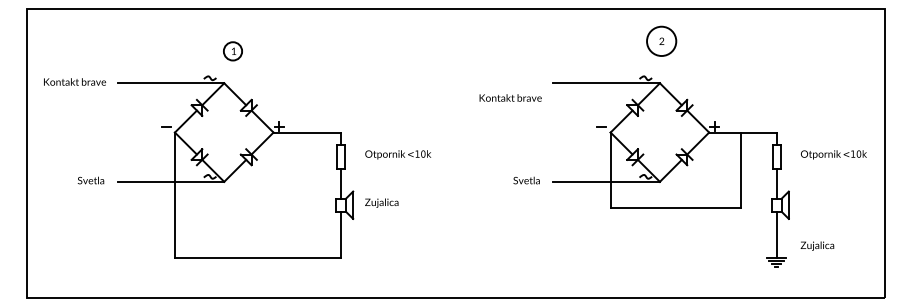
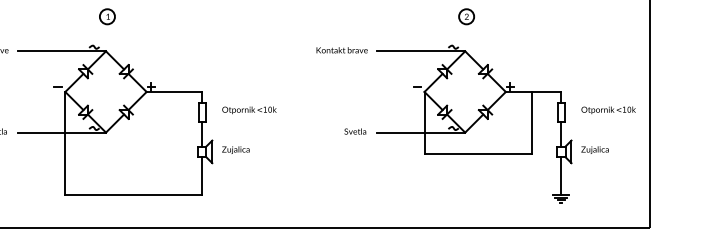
circle: (661, 41) -> (466, 16), size x0.62
part: (232, 51) -> (107, 16), moved
text: (510, 97) -> (342, 49), moved
text: (817, 245) -> (595, 149), moved

